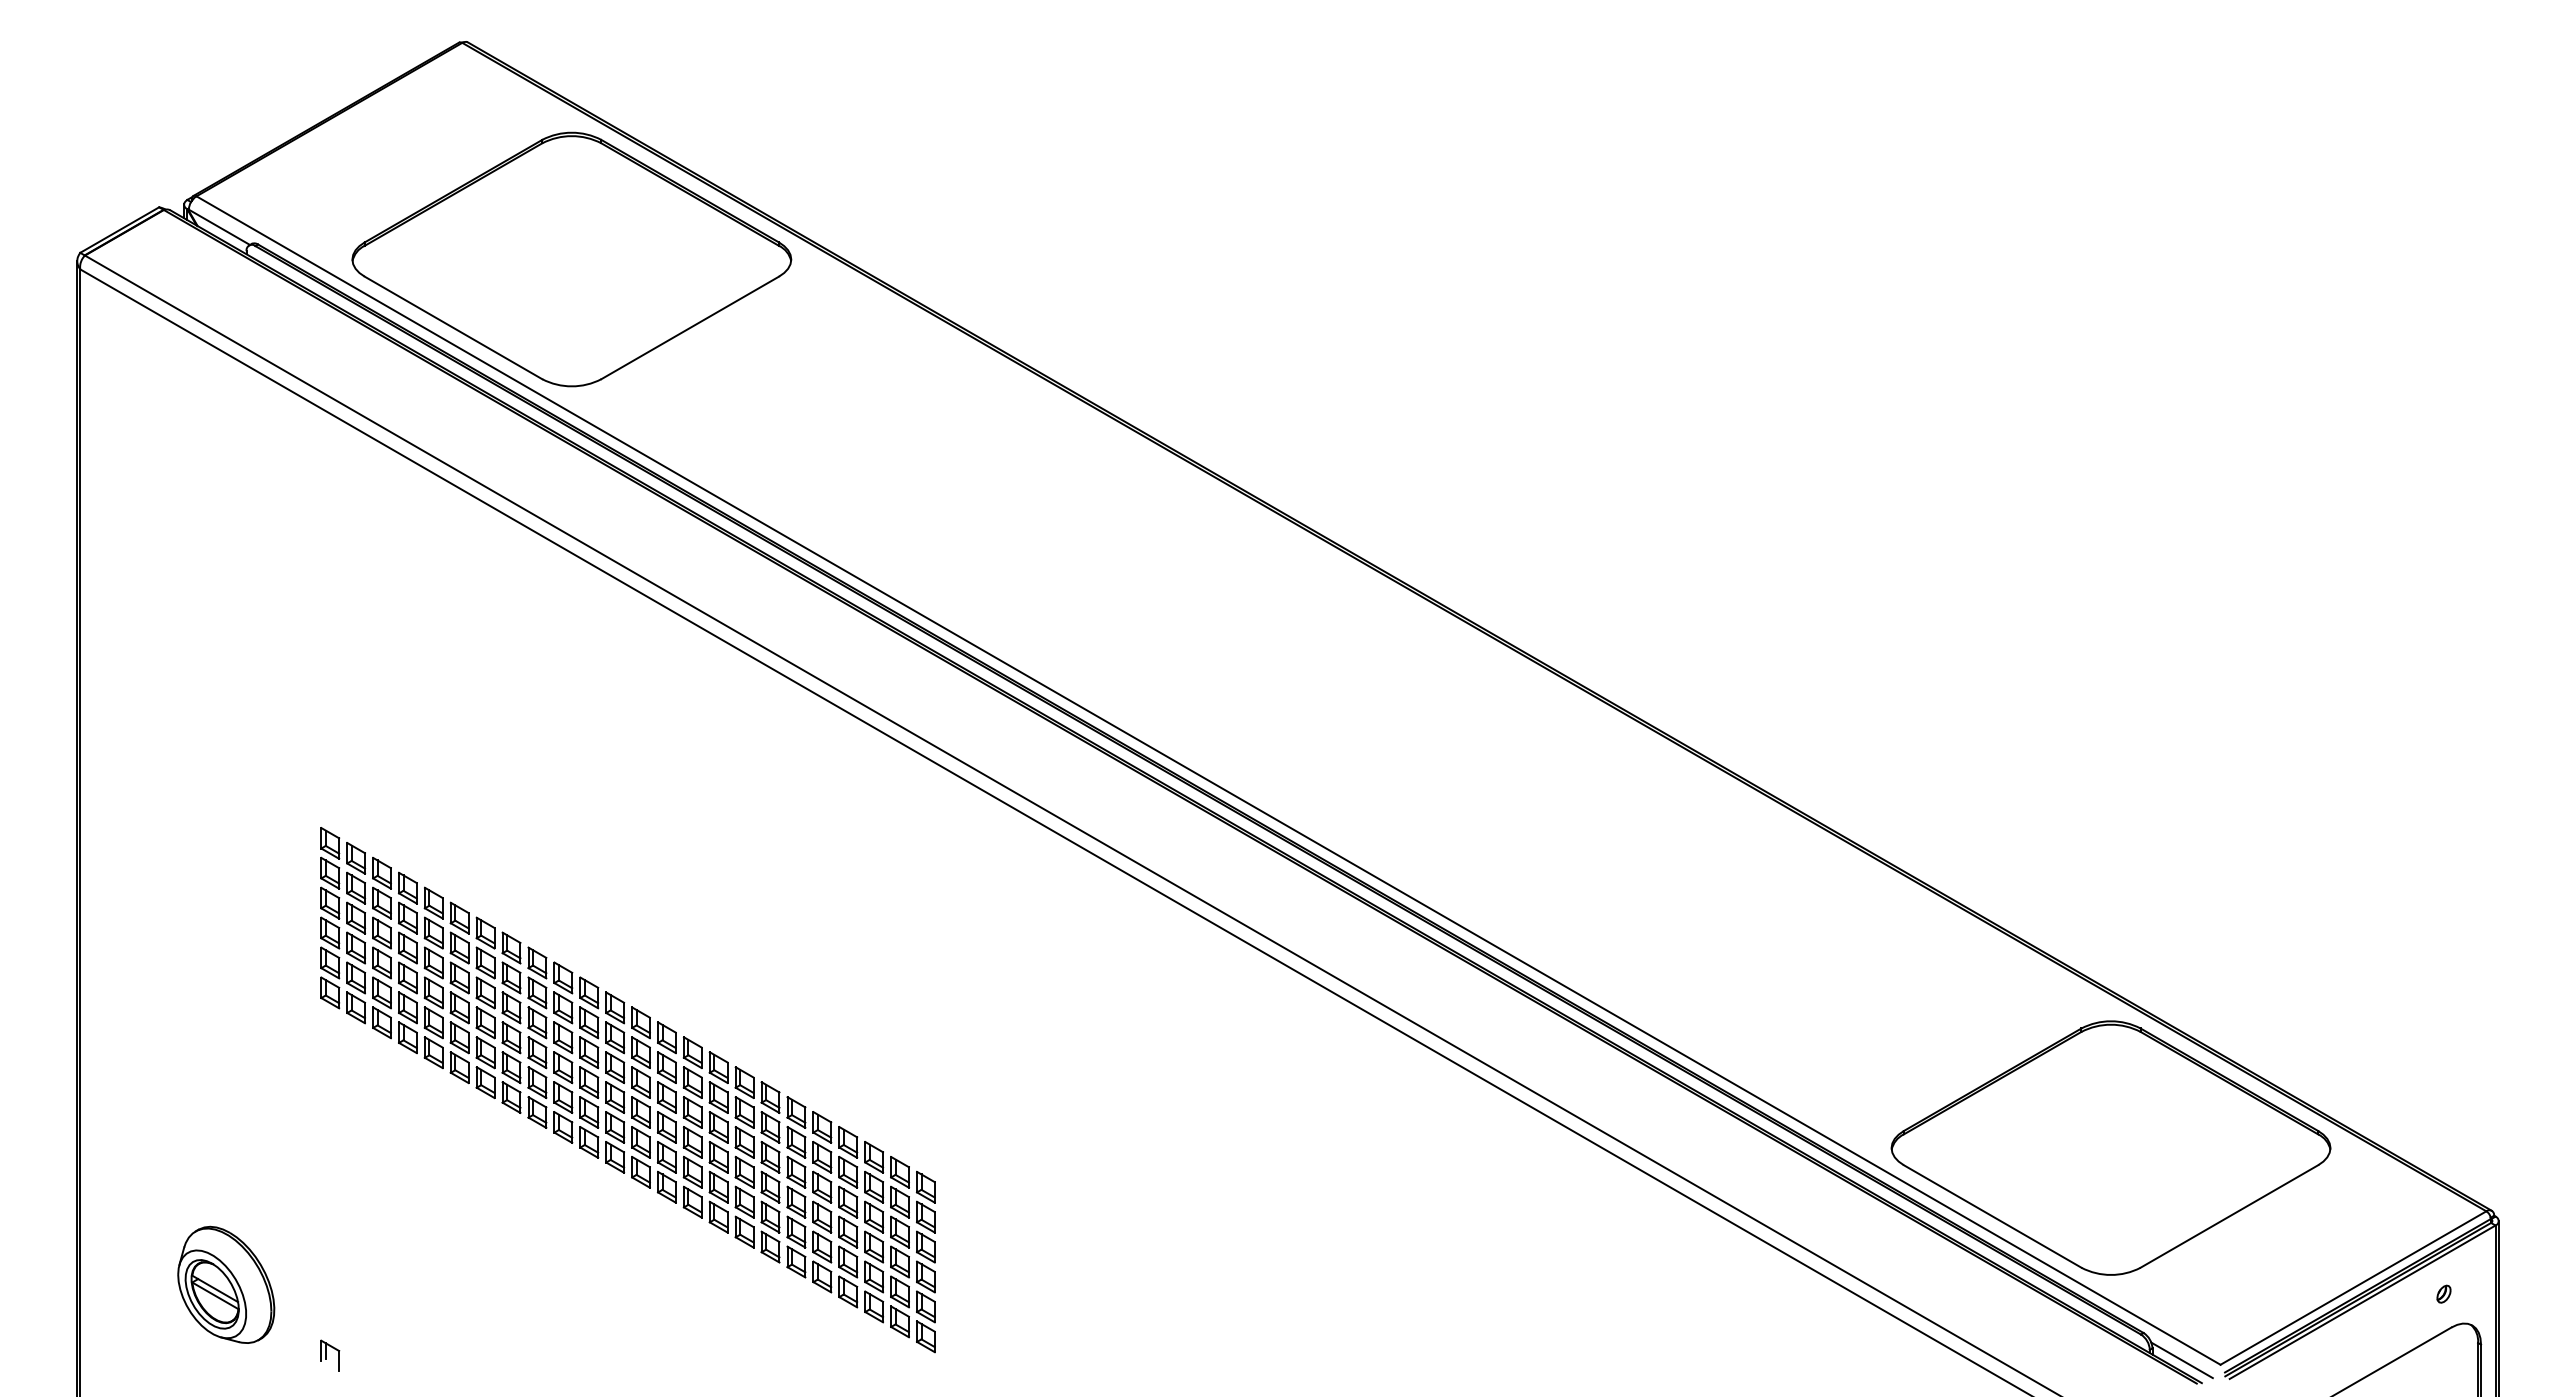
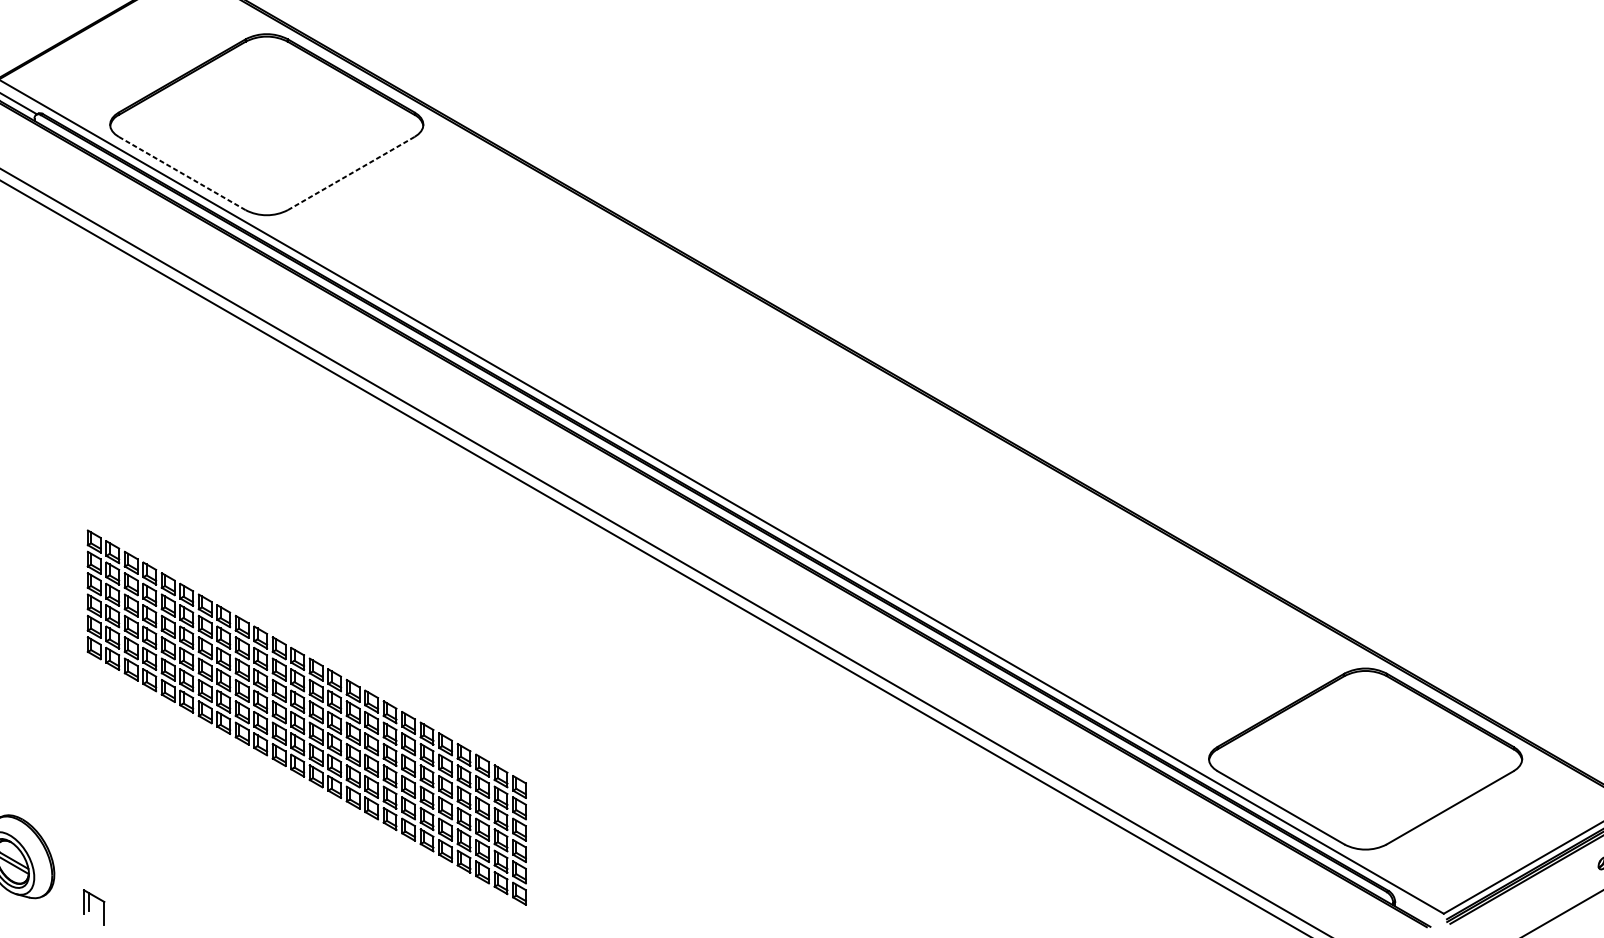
line: (453, 327) -> (182, 173), solid -> dashed
line: (690, 327) -> (351, 173), solid -> dashed
part: (330, 1355) -> (94, 907), size x1.6
line: (2181, 1360) -> (1415, 910), removed

